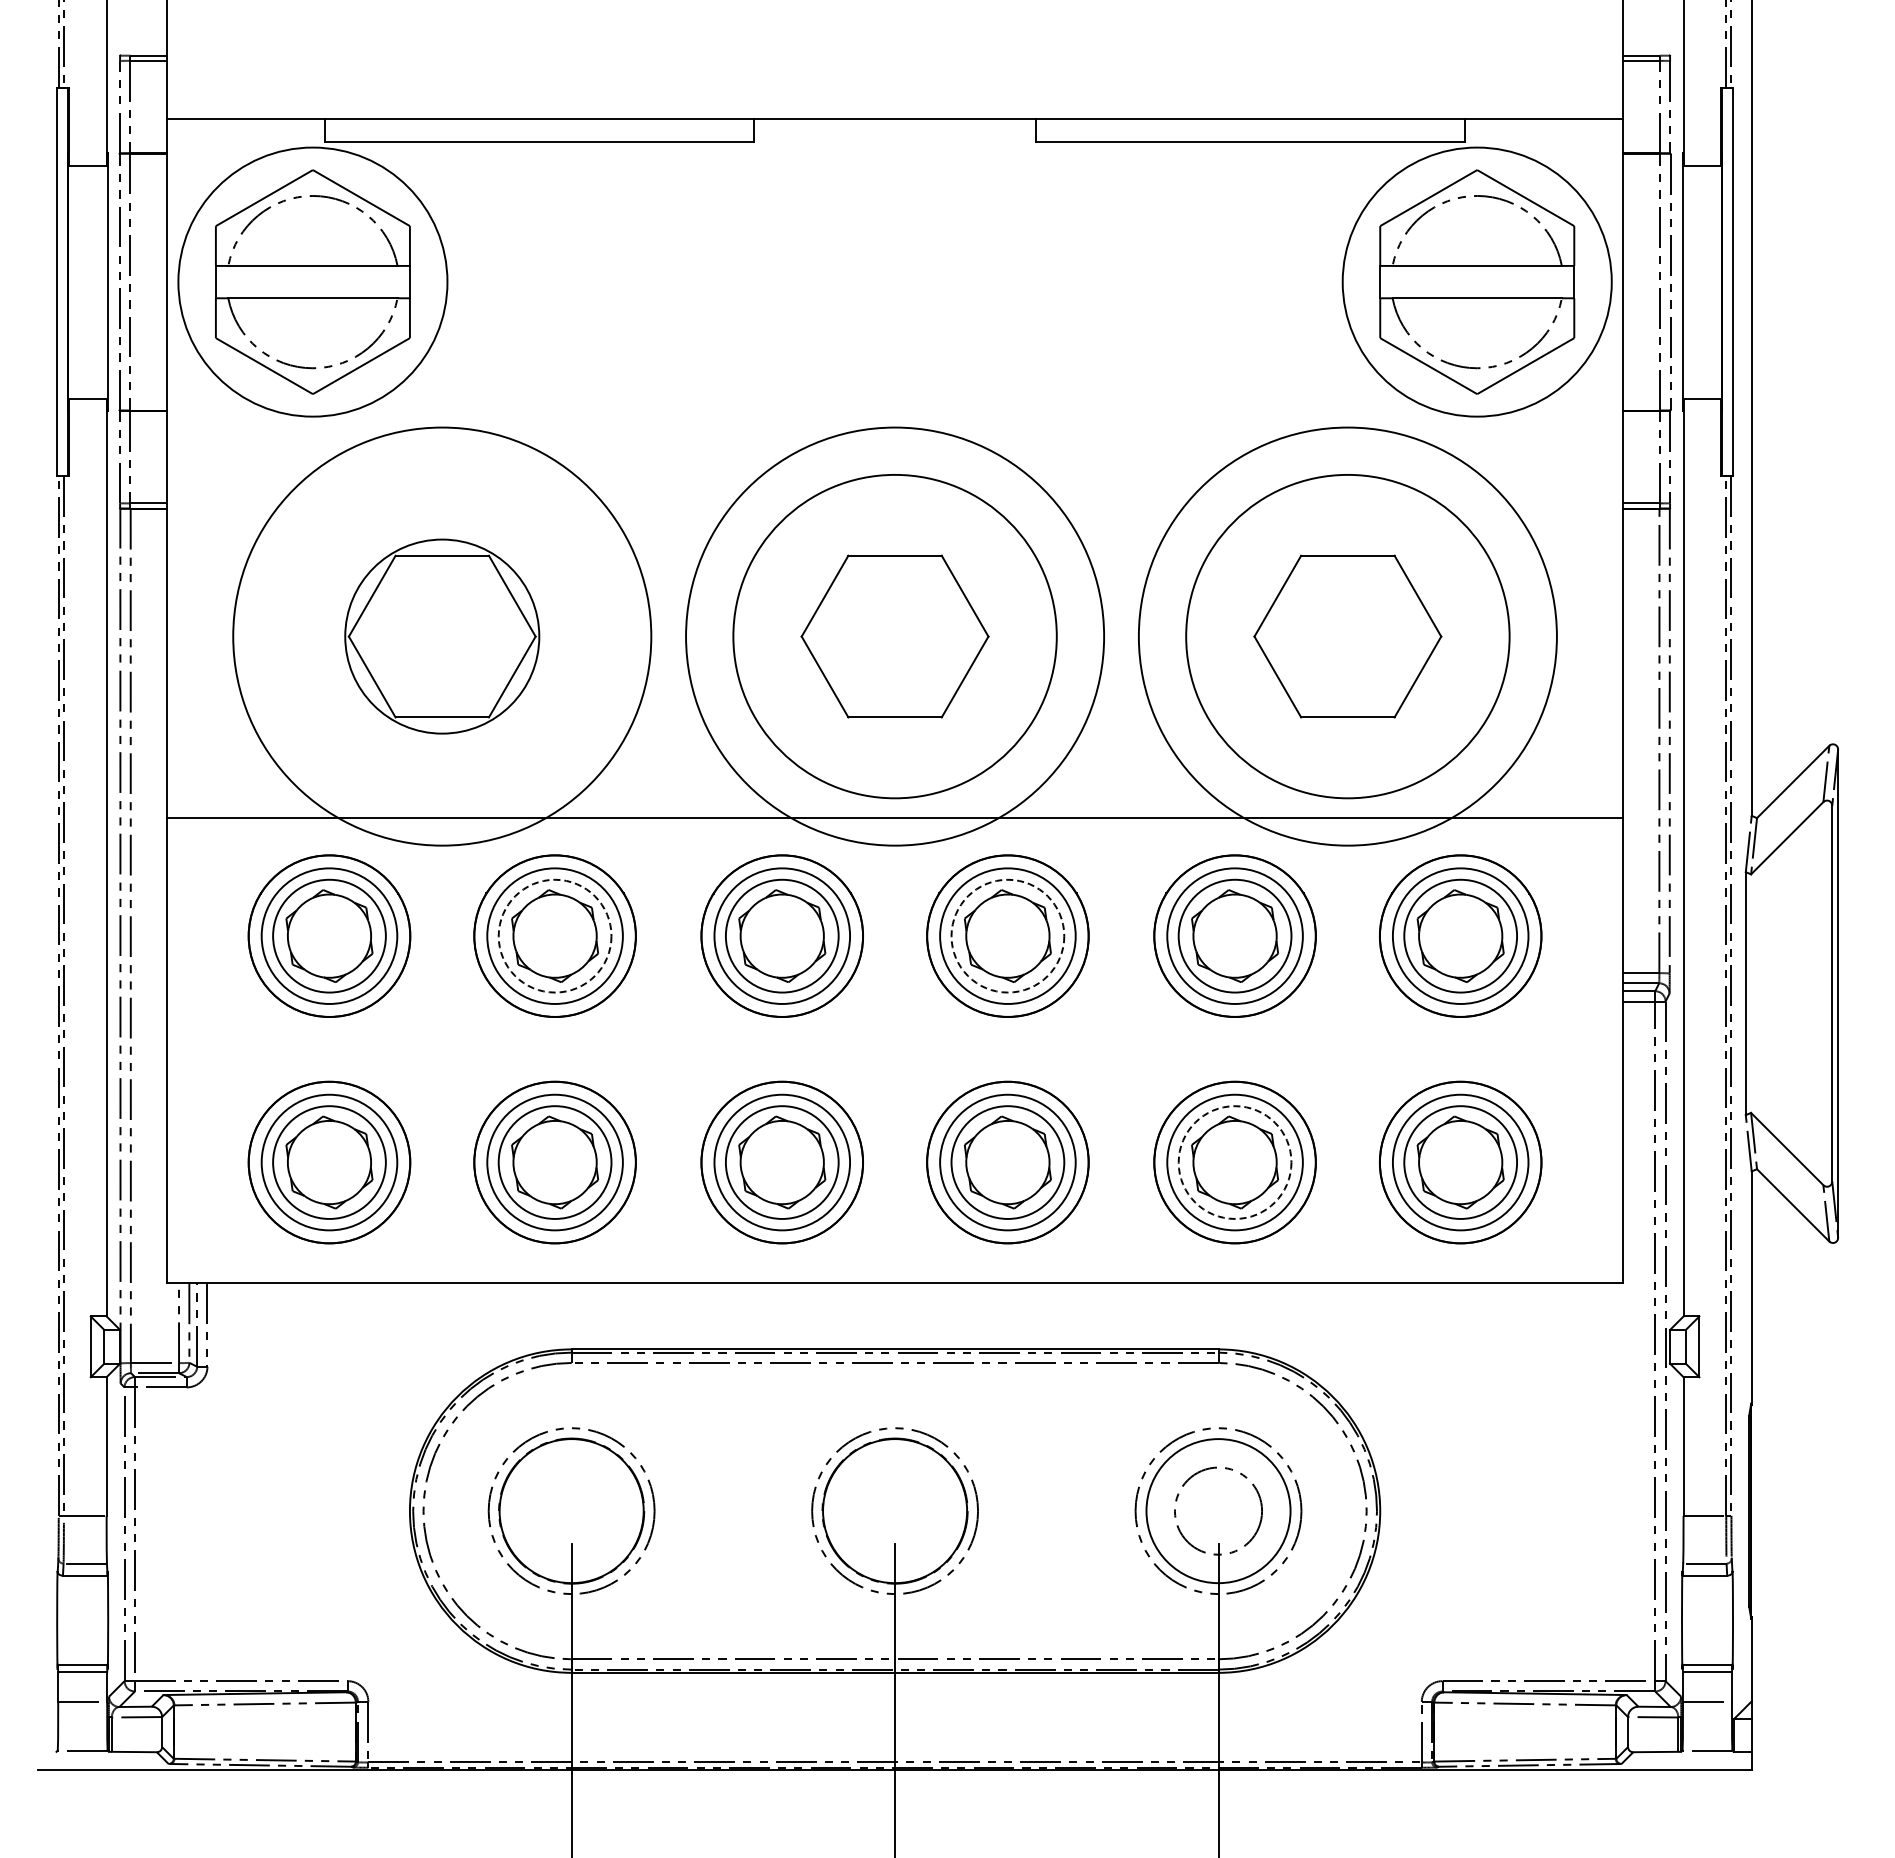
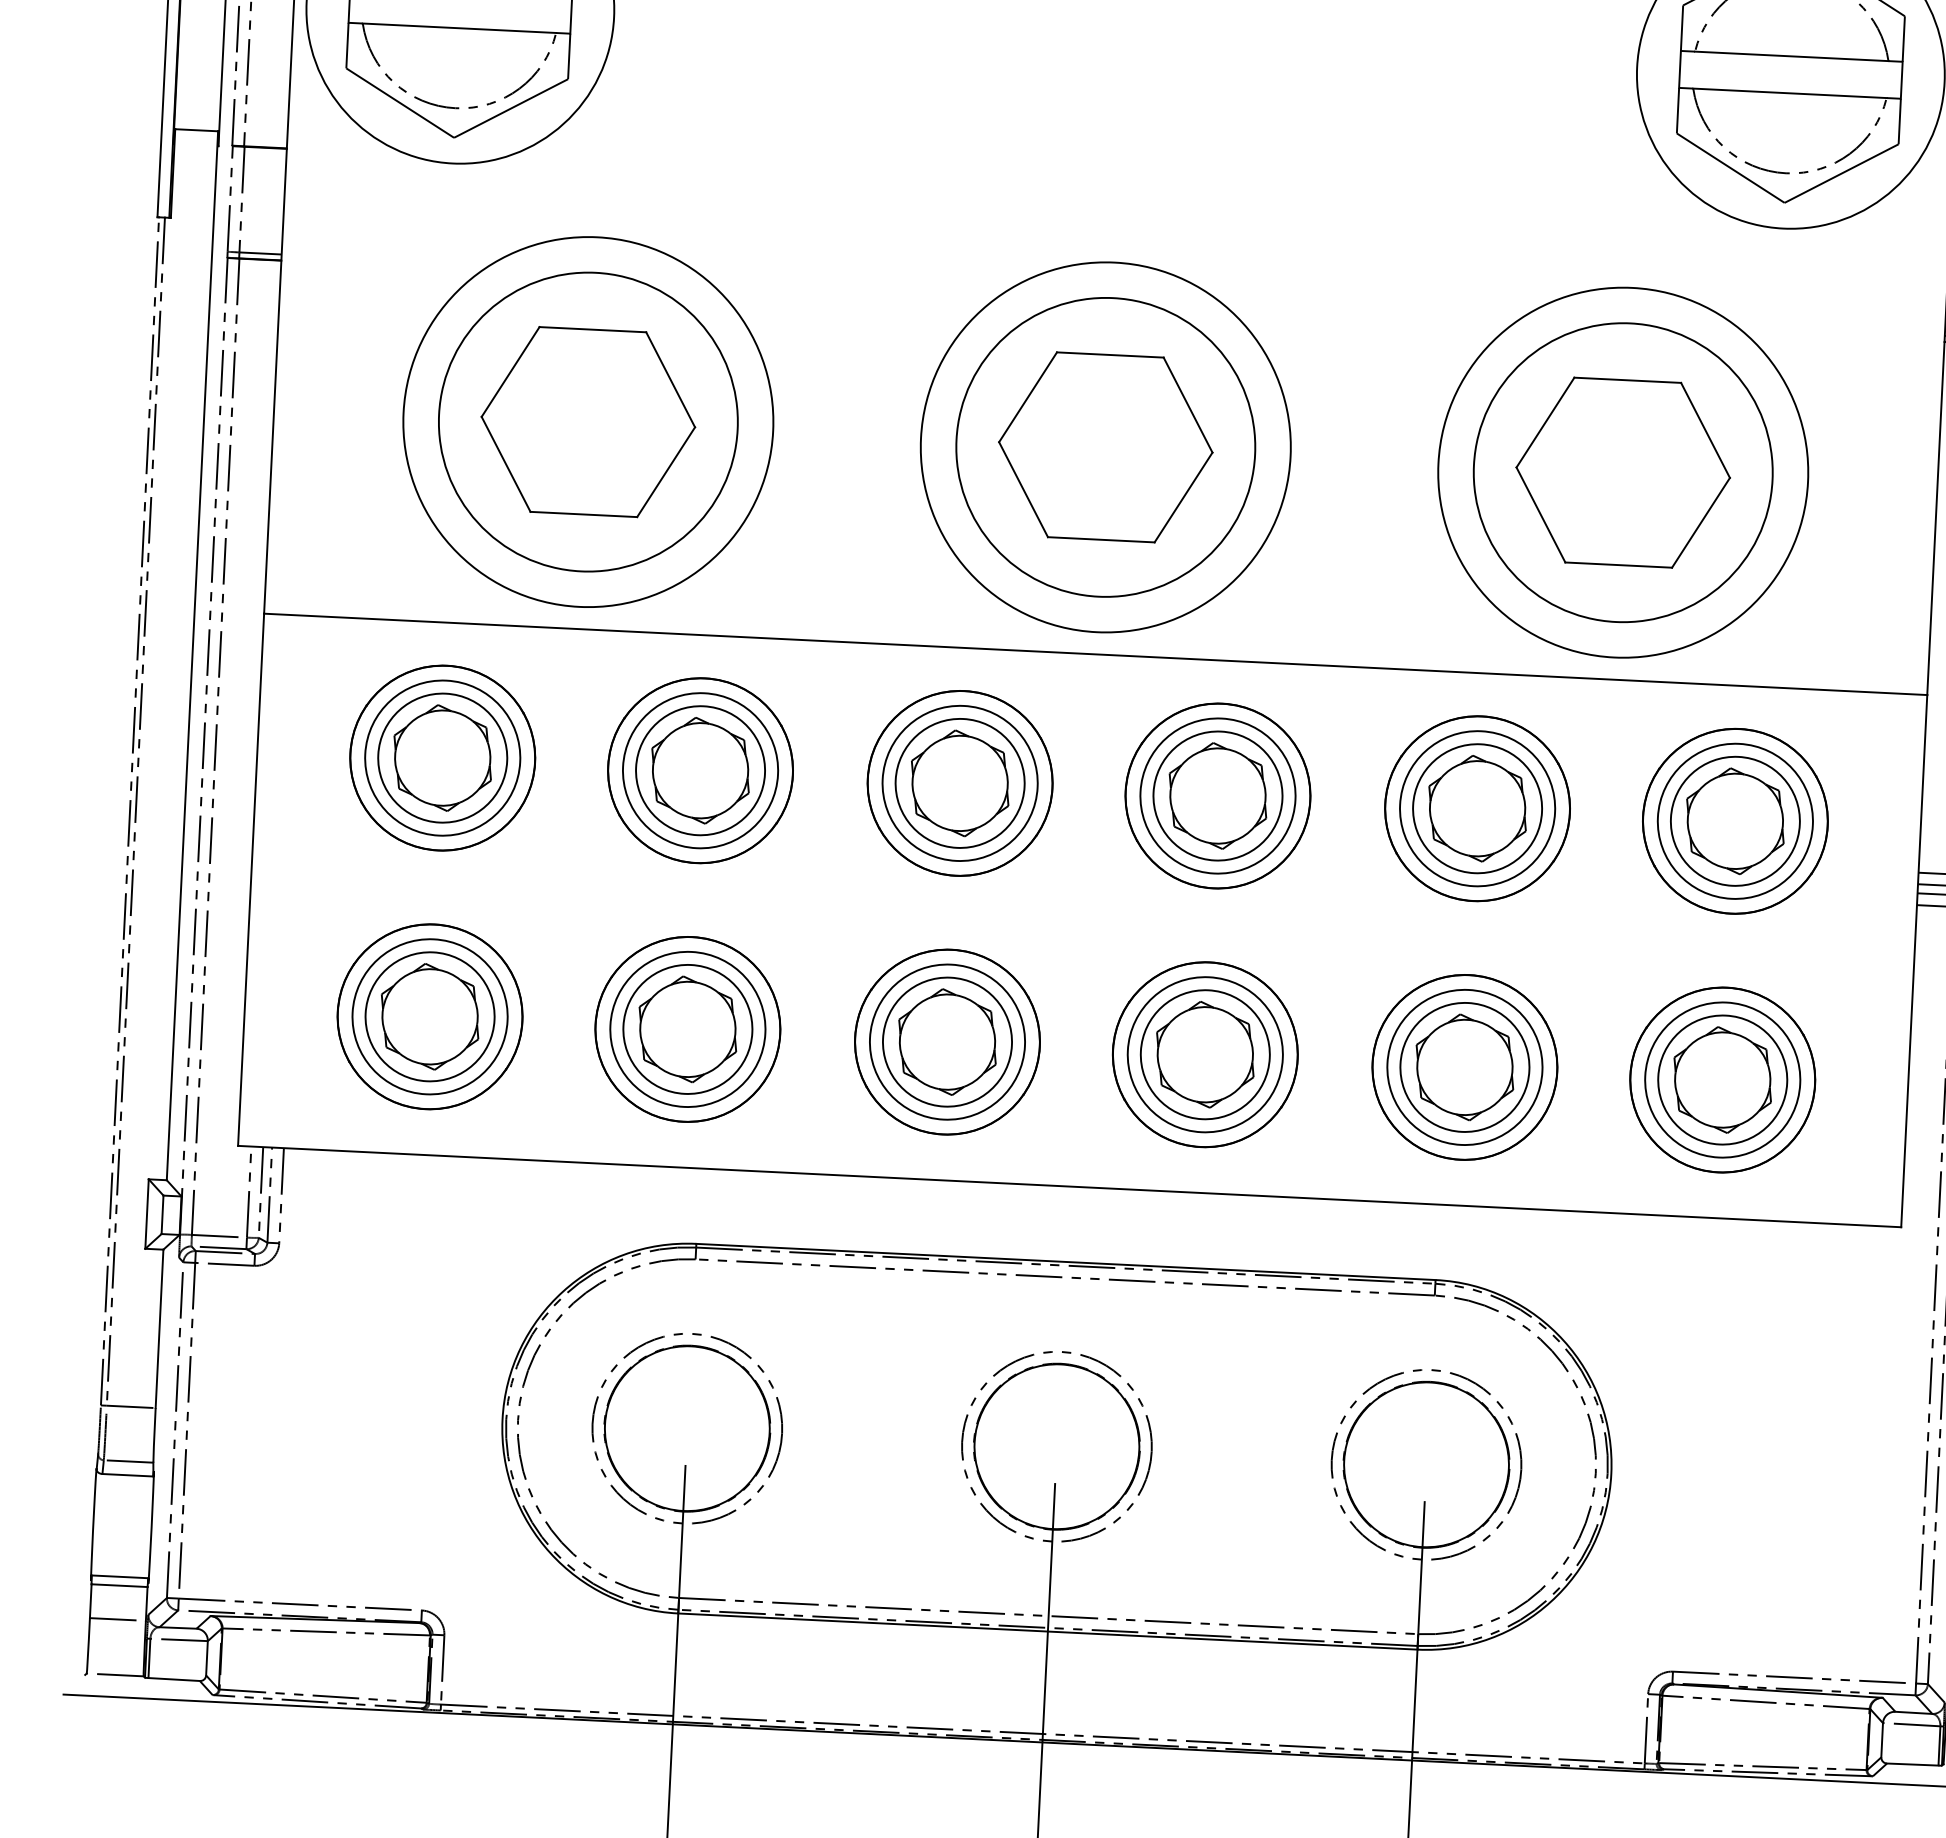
circle: (441, 636) -> (587, 421), size x0.62
circle: (442, 636) -> (588, 421), size x1.67
circle: (894, 636) -> (1105, 447), size x0.62
circle: (1347, 636) -> (1622, 472), size x0.62
circle: (554, 935) -> (699, 769), dashed -> solid
circle: (1007, 935) -> (1217, 795), dashed -> solid
circle: (1234, 1162) -> (1464, 1067), dashed -> solid
circle: (1218, 1510) -> (1426, 1464), size x1.67

